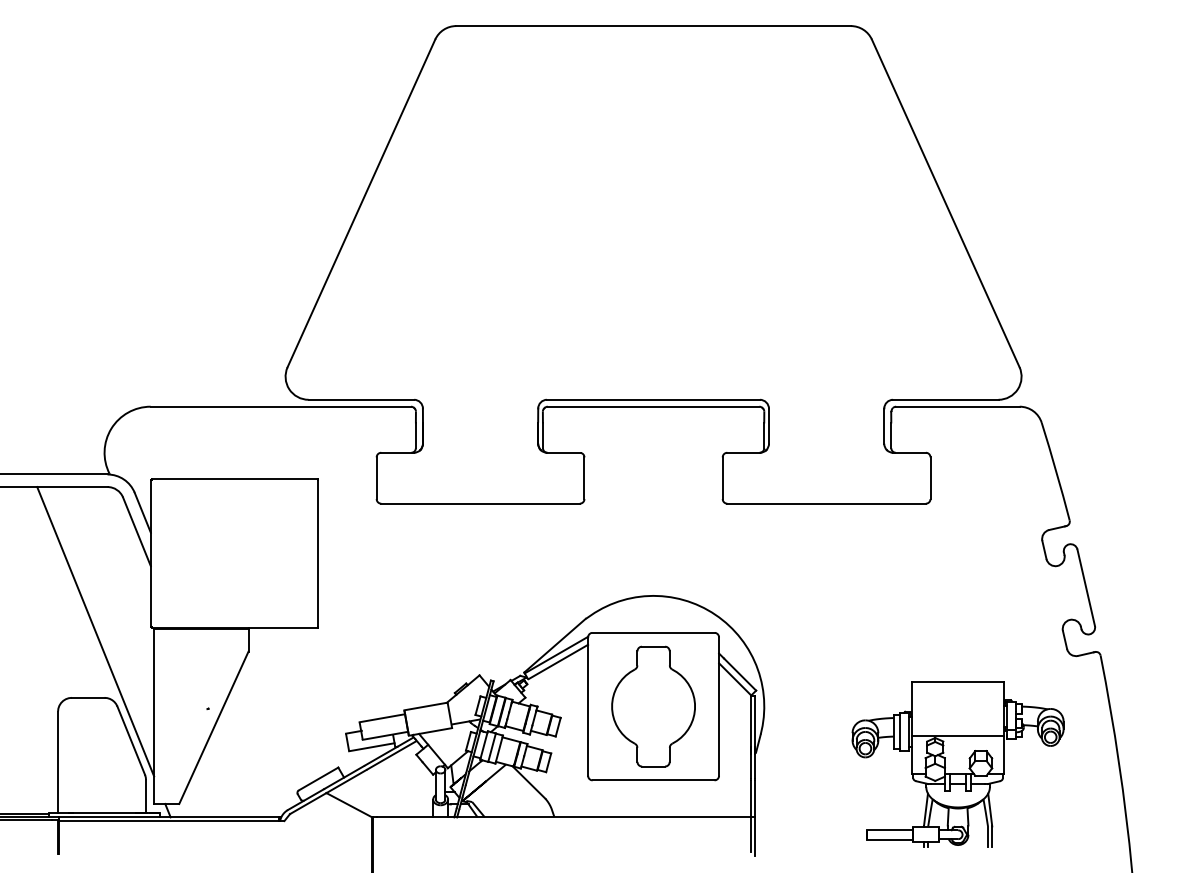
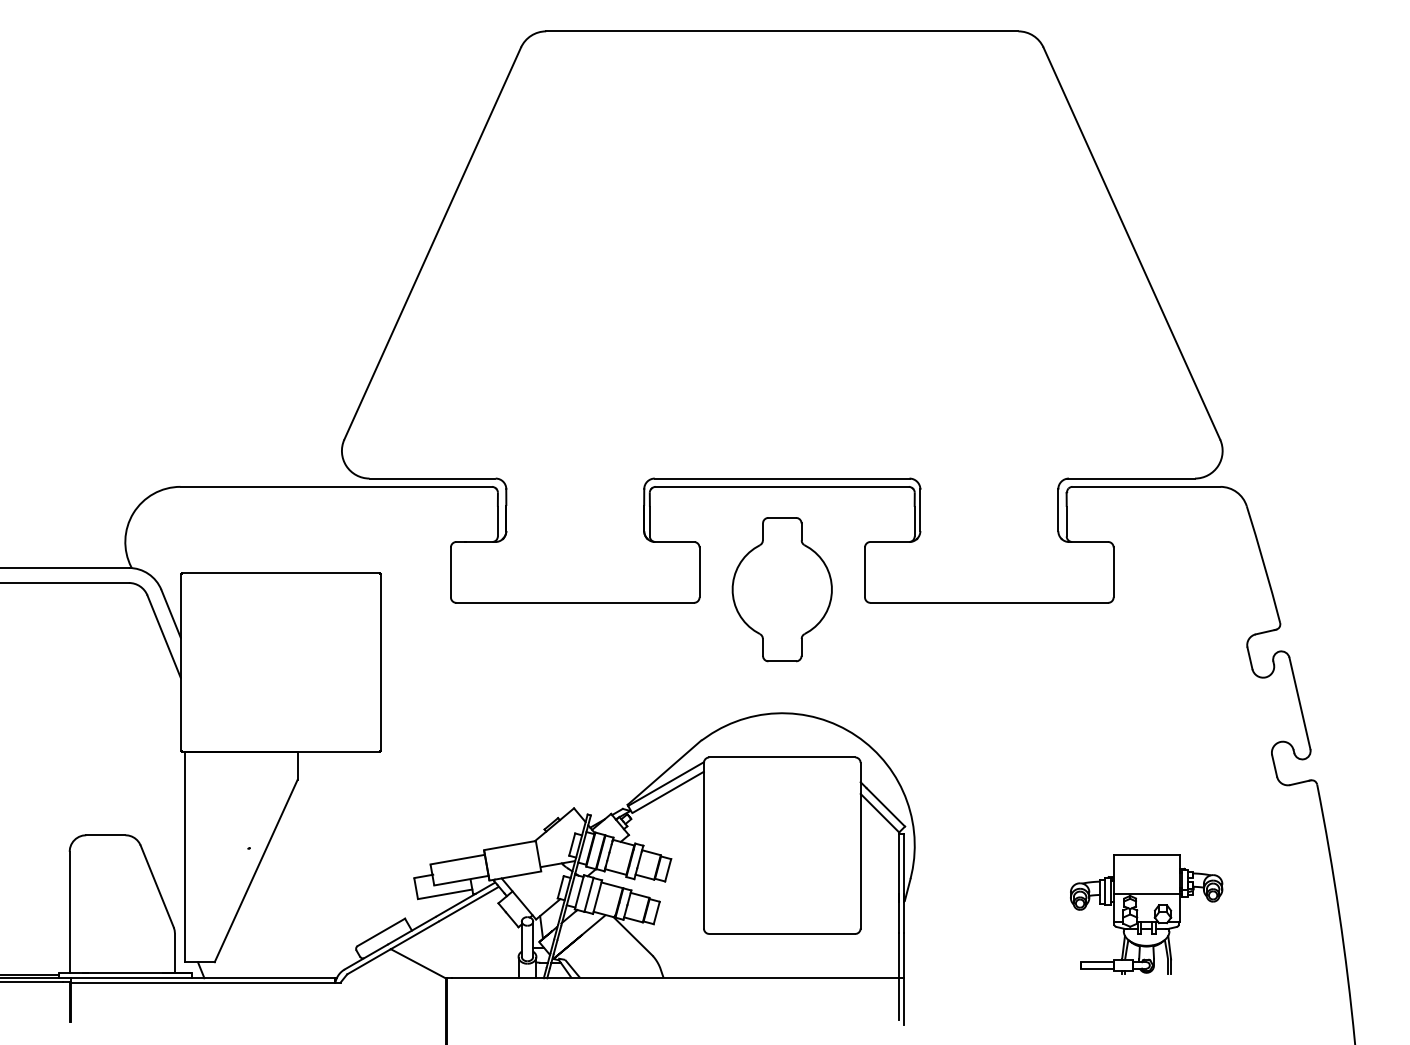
line: (95, 631) -> (114, 755), removed
part: (653, 706) -> (782, 589), moved
part: (957, 764) -> (1145, 914), size x0.6

